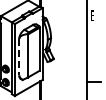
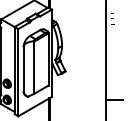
line: (19, 57) -> (23, 69), dashed -> solid

